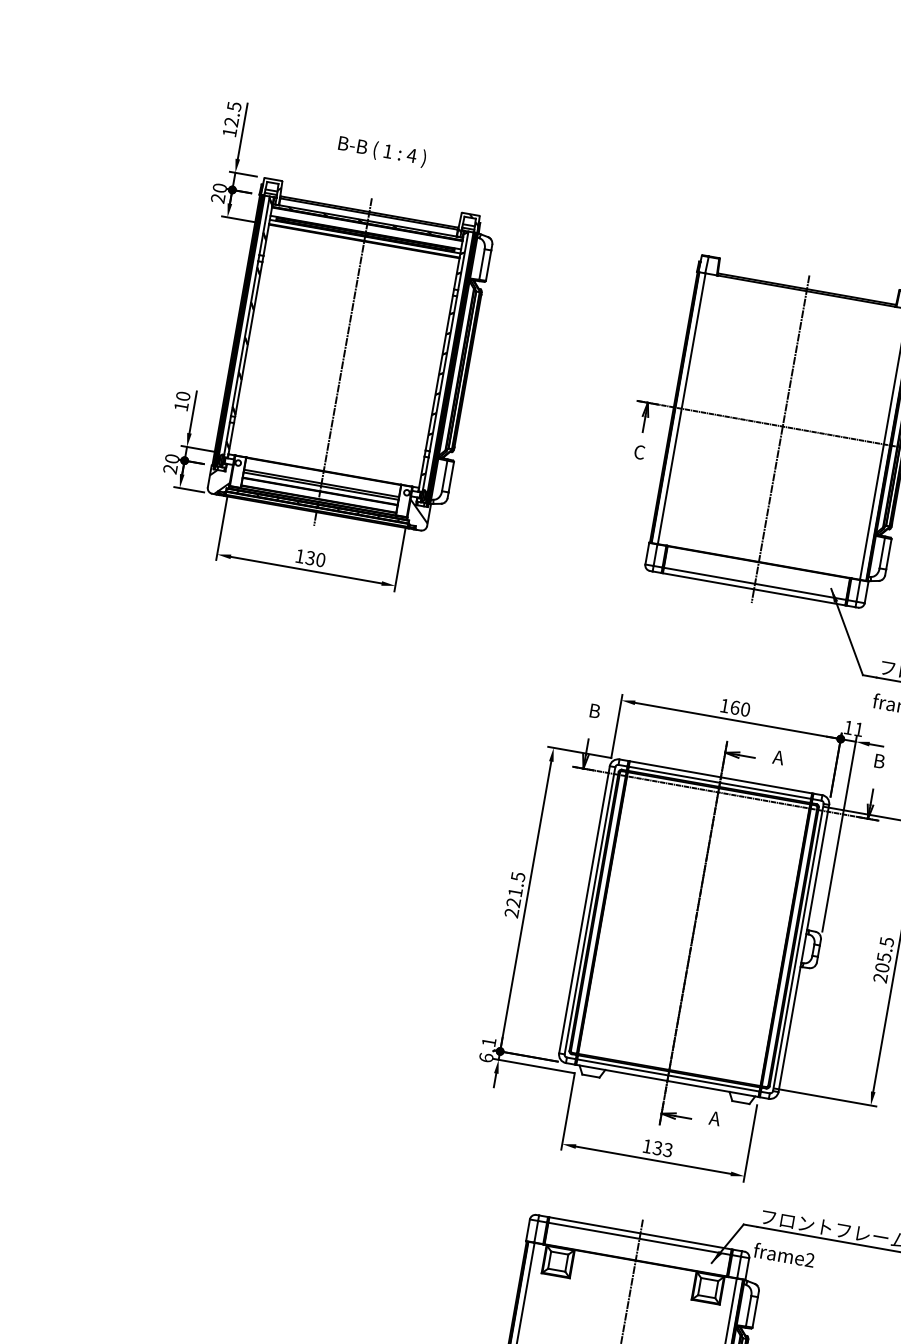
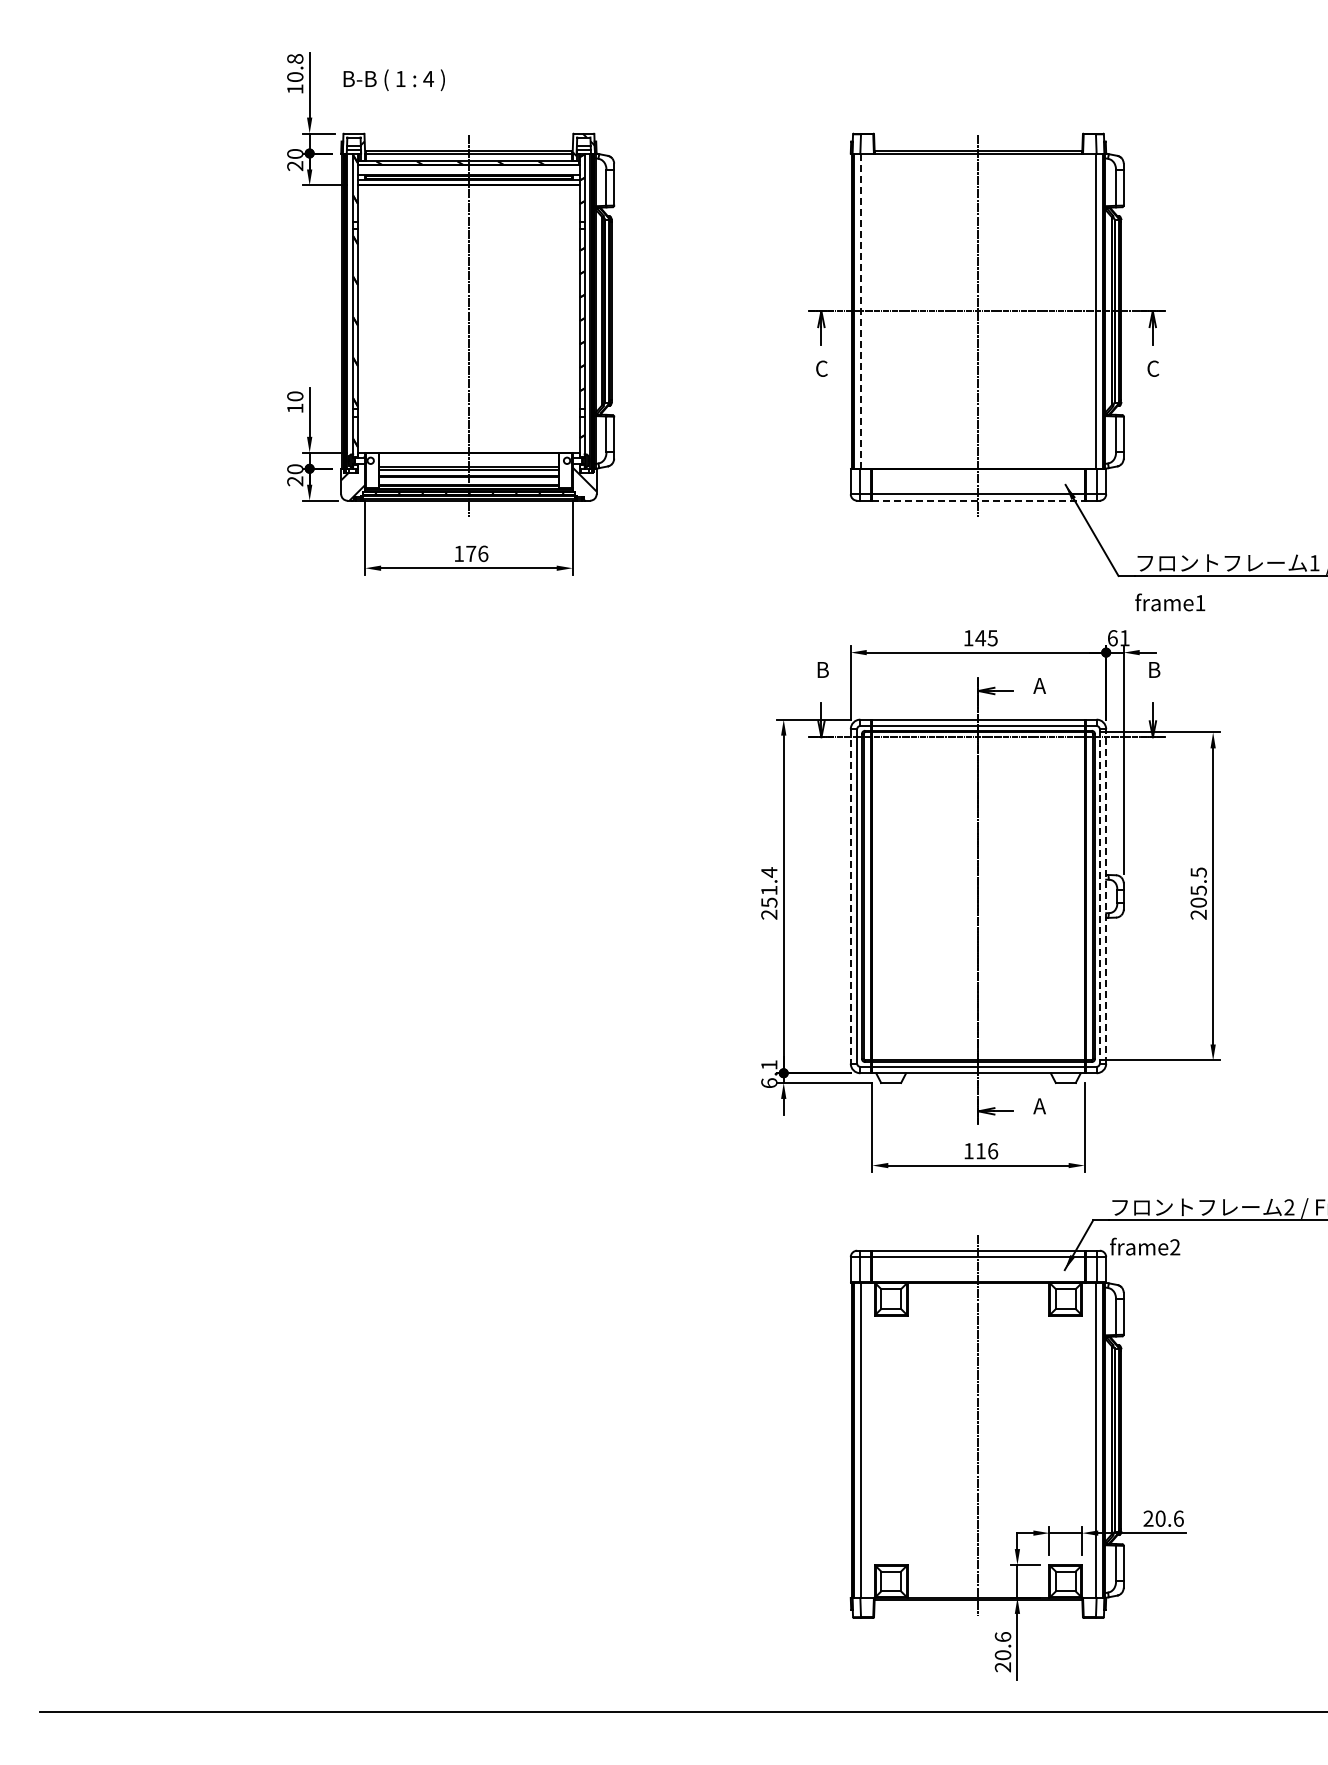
text: (233, 114) -> (295, 68), 12.5 -> 10.8
text: (381, 151) -> (393, 80), moved
line: (681, 409) -> (860, 311), solid -> dashed
text: (315, 558) -> (477, 553), 130 -> 176
line: (754, 589) -> (978, 500), solid -> dashed
text: (740, 708) -> (986, 638), 160 -> 145
text: (848, 727) -> (1112, 638), 11 -> 61
text: (516, 889) -> (769, 887), 221.5 -> 251.4
line: (584, 909) -> (850, 896), solid -> dashed
line: (798, 947) -> (1099, 896), solid -> dashed
line: (804, 947) -> (1106, 895), solid -> dashed
text: (662, 1149) -> (986, 1151), 133 -> 116

